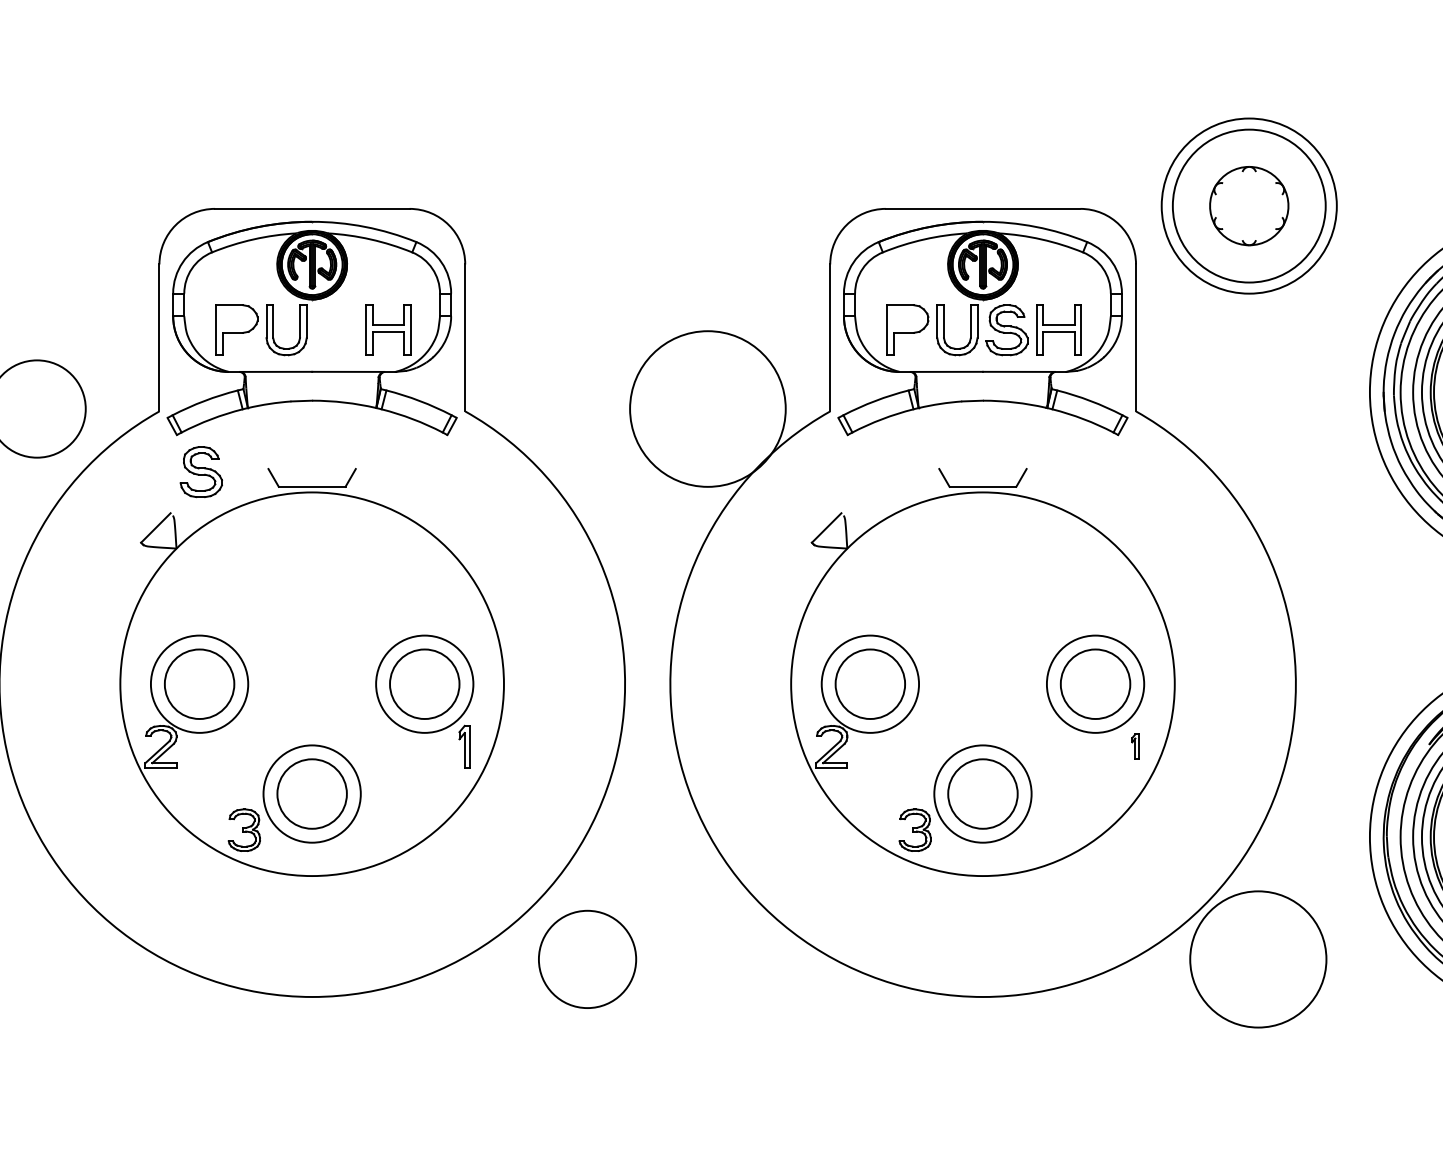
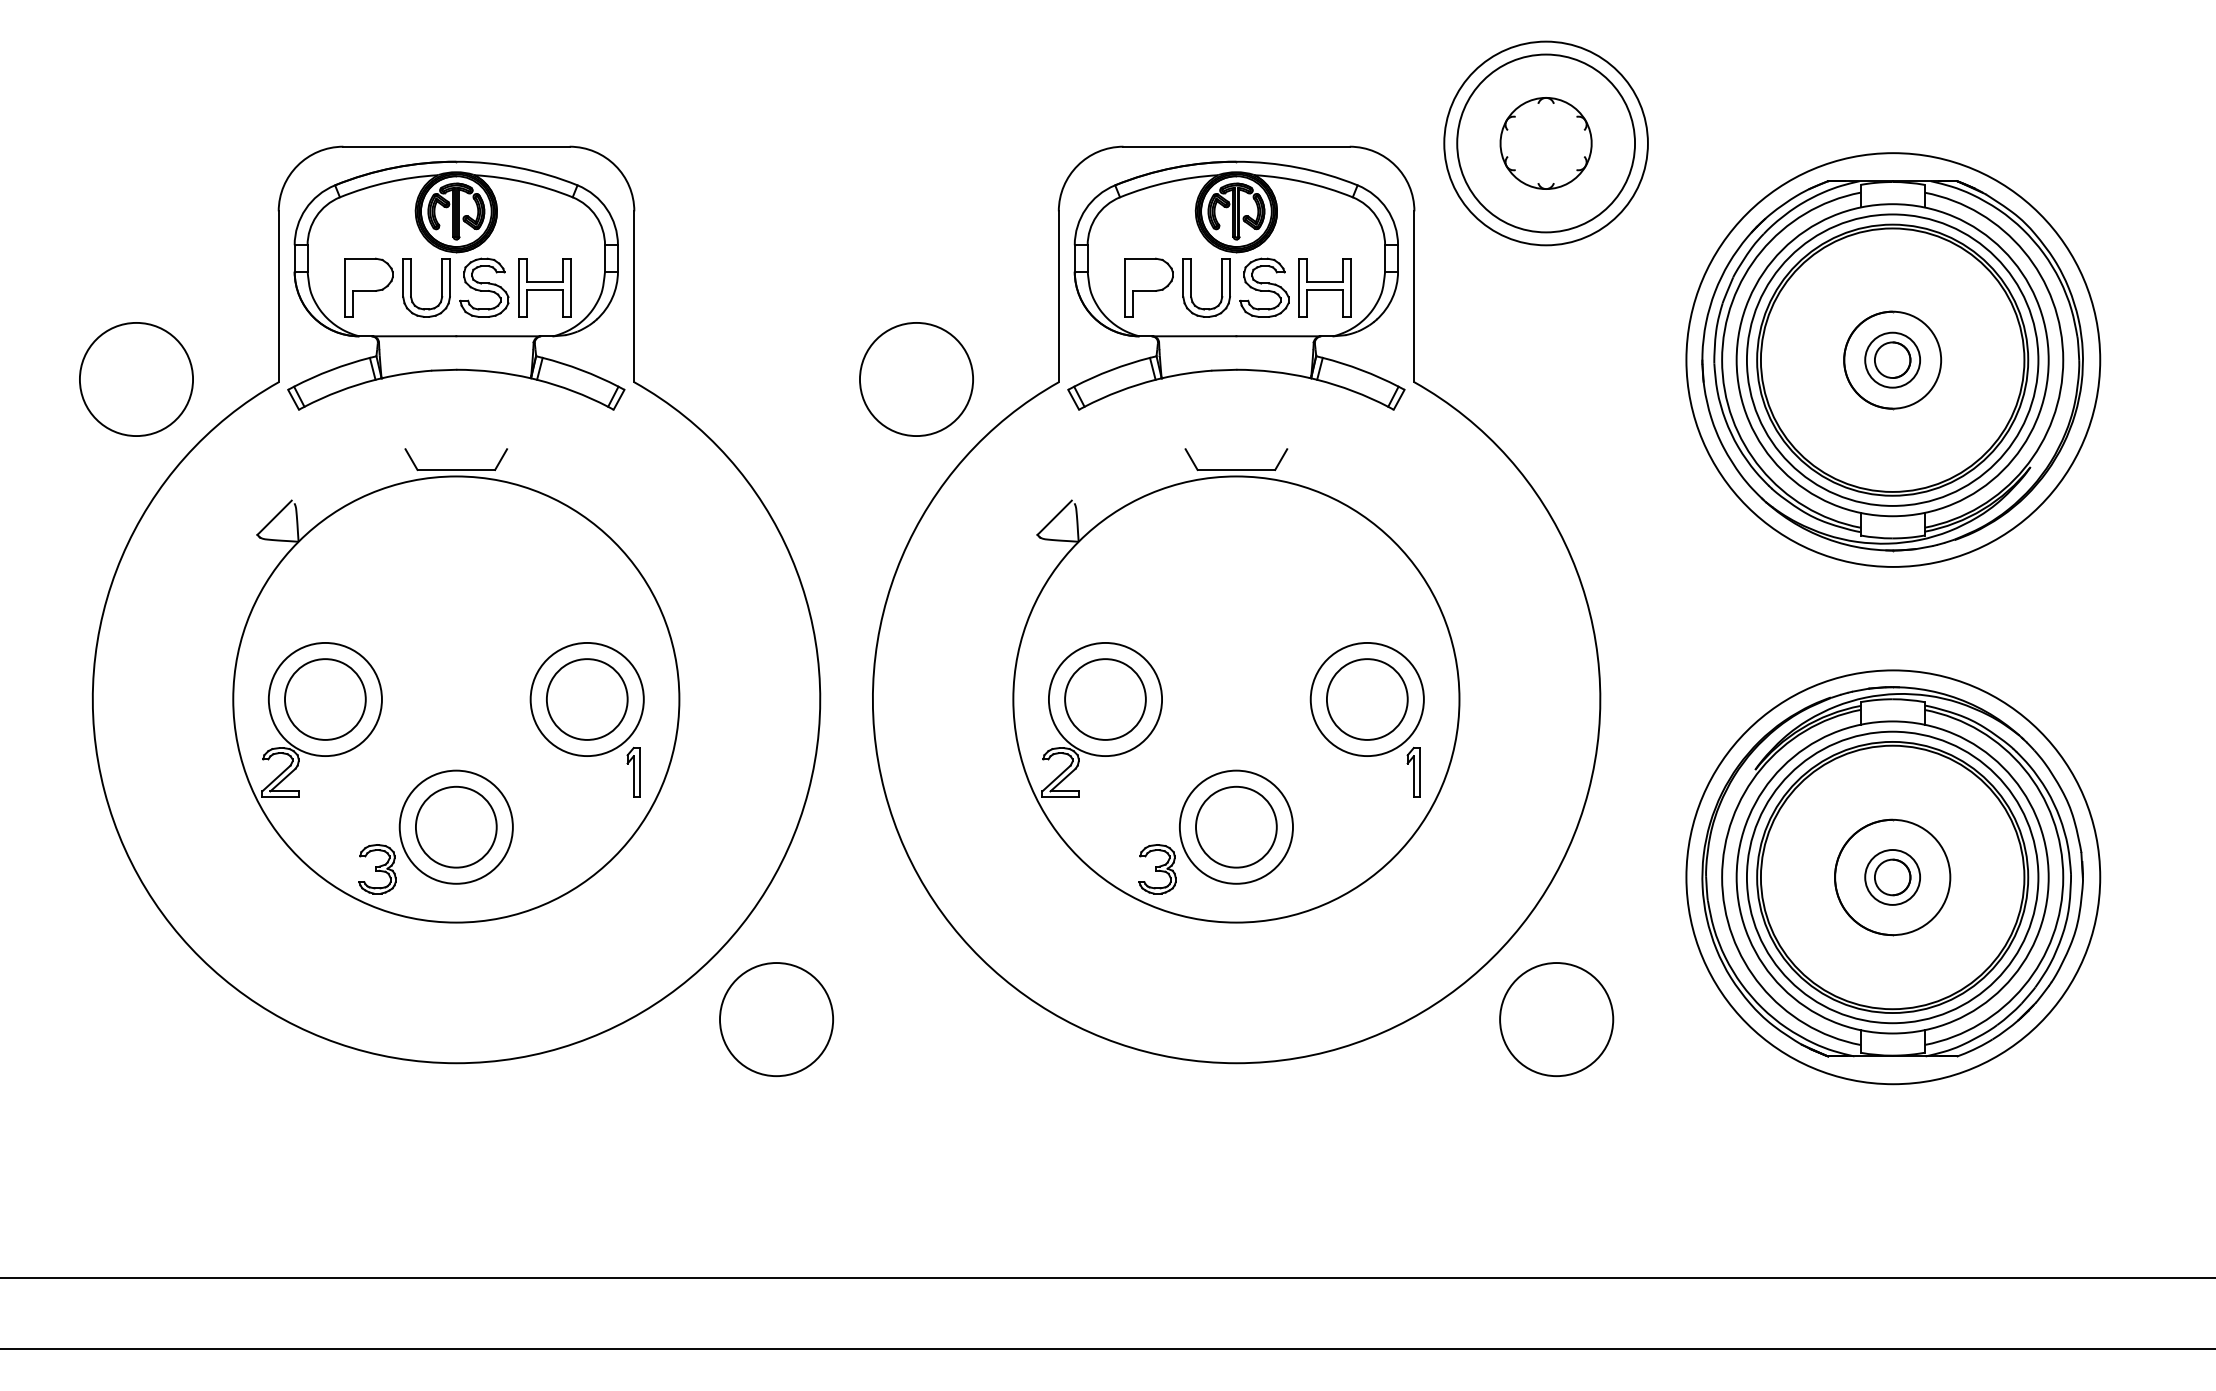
circle: (707, 409) -> (916, 379), size x0.62
part: (201, 471) -> (484, 287), moved
part: (1135, 746) -> (1413, 772), size x1.67
circle: (1258, 959) -> (1556, 1019), size x0.71

